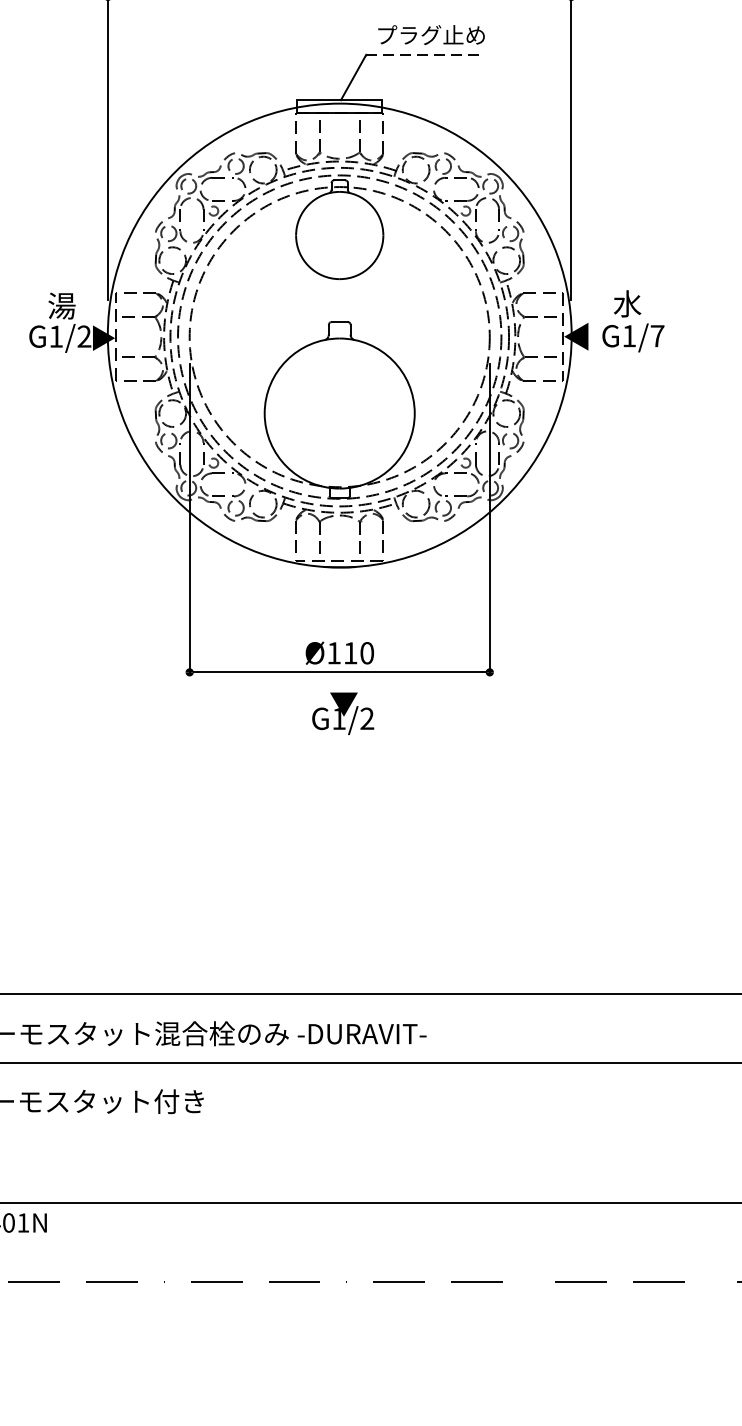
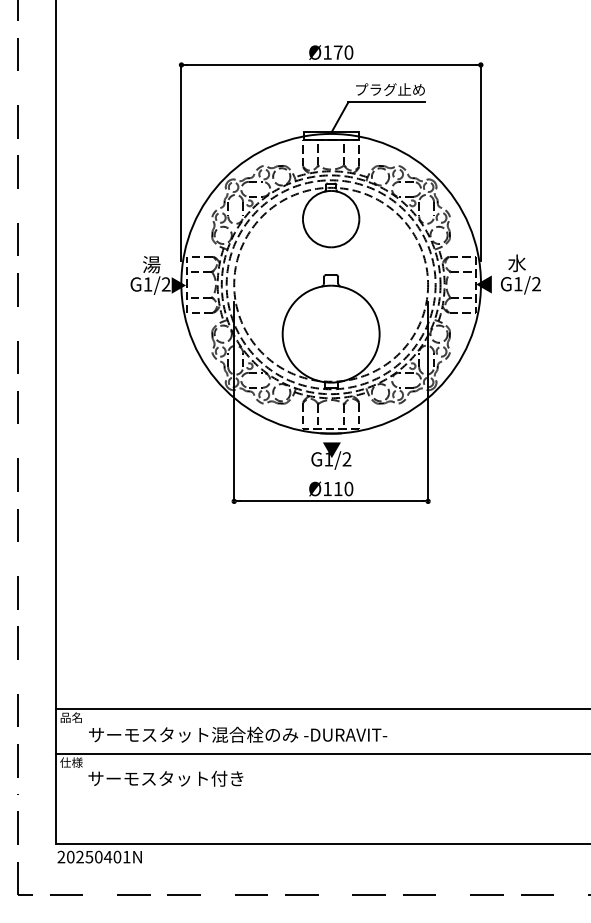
line: (426, 54) -> (387, 102), dashed -> solid
text: (657, 336) -> (536, 284), G1/7 -> G1/2
text: (343, 712) -> (331, 455), moved

